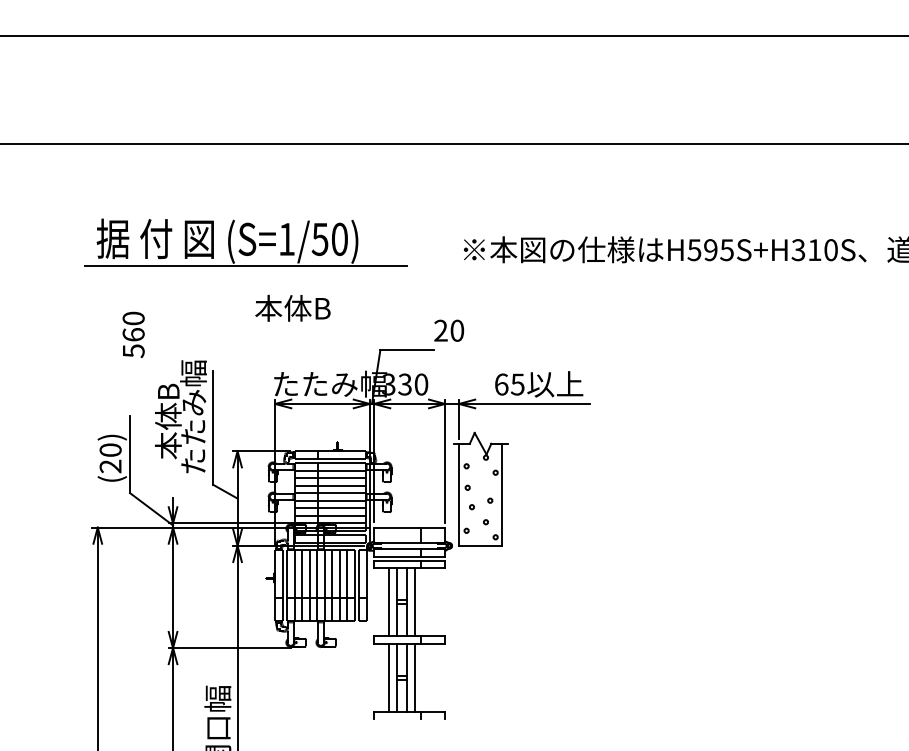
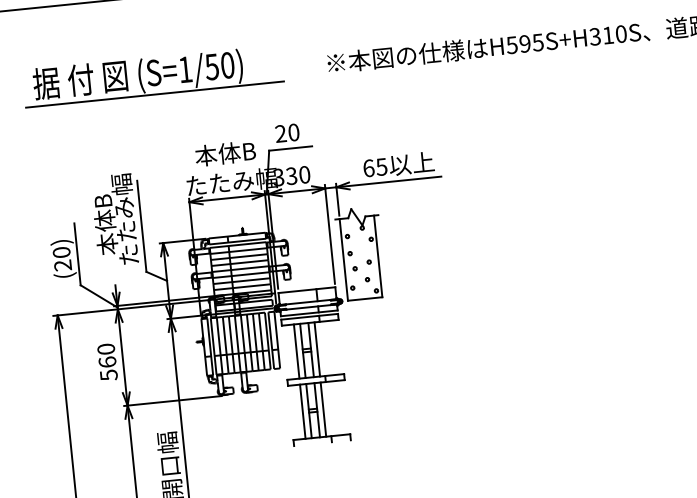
text: (292, 307) -> (225, 153), moved
text: (449, 330) -> (287, 132), moved
text: (133, 334) -> (107, 362), moved

